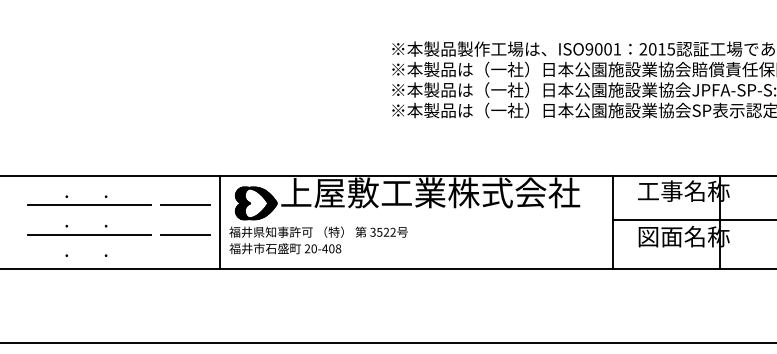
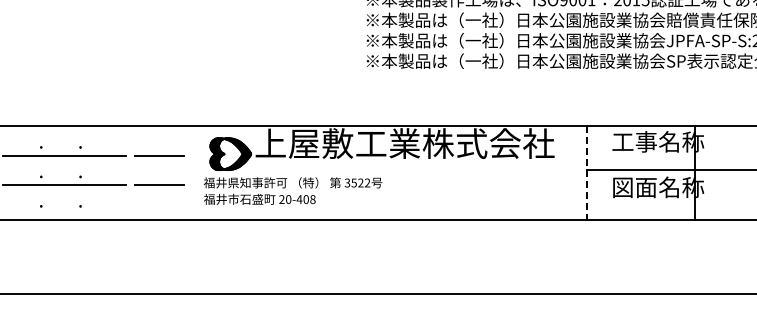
line: (219, 222) -> (193, 173), removed
line: (612, 222) -> (586, 173), solid -> dashed

